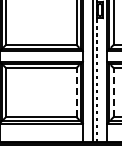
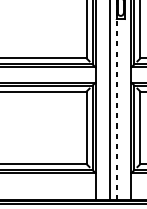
line: (76, 92) -> (86, 127), dashed -> solid
line: (113, 92) -> (140, 127), dashed -> solid

